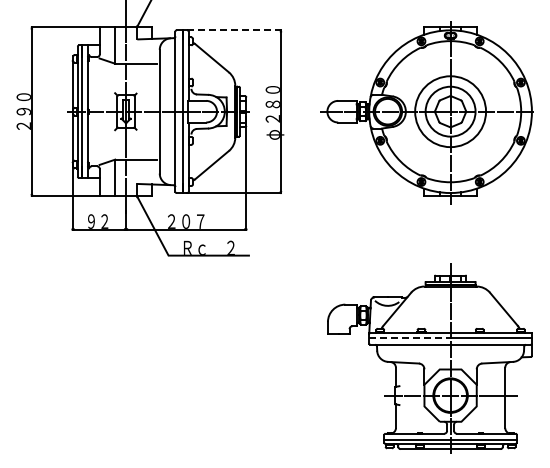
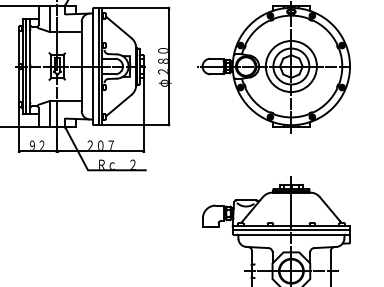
line: (234, 30) -> (135, 7), dashed -> solid
line: (409, 338) -> (261, 230), dashed -> solid

